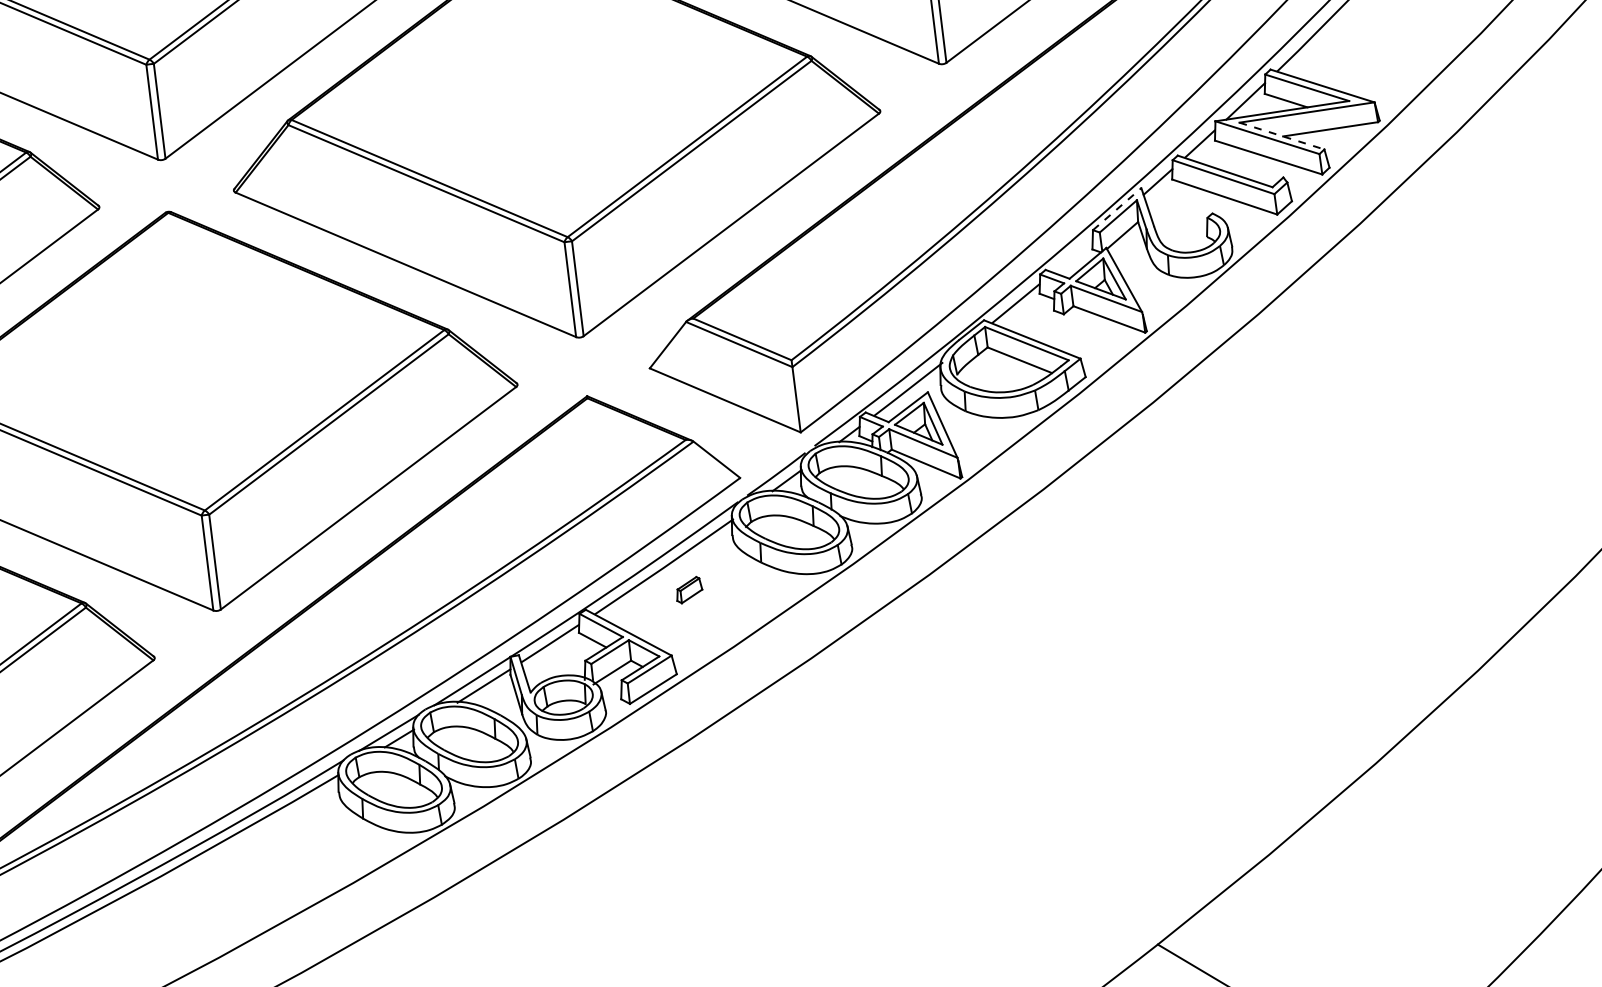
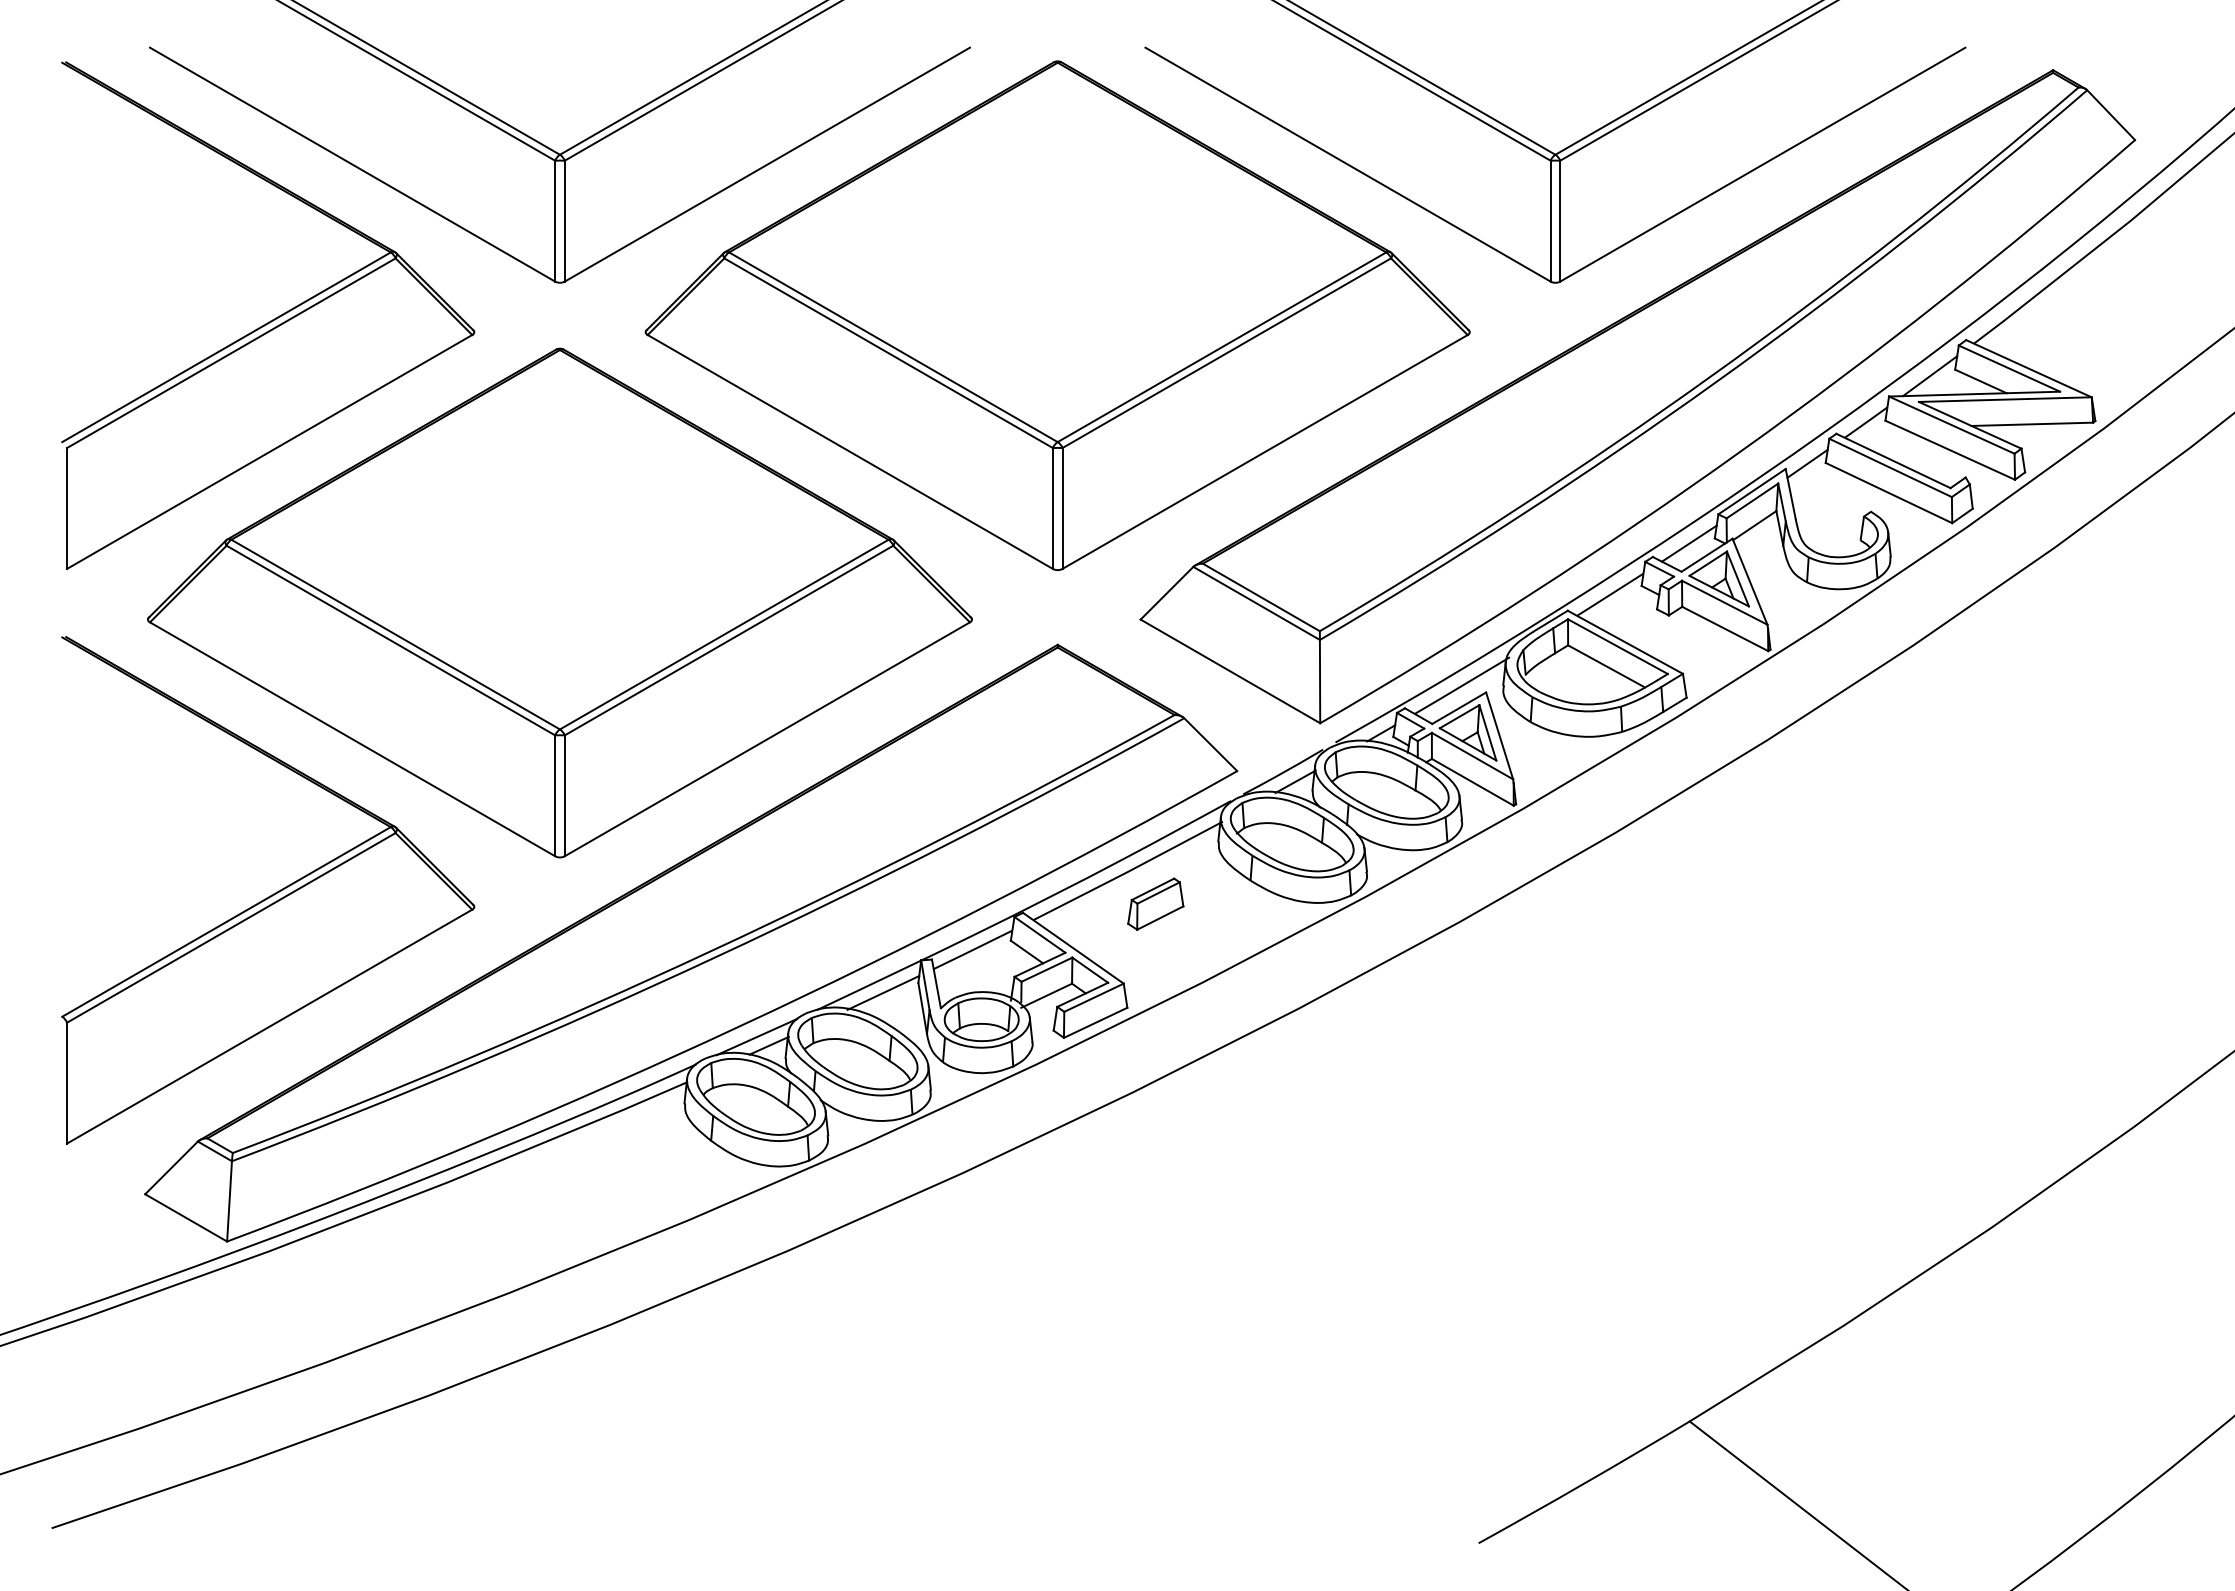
line: (1282, 136) -> (1970, 425), dashed -> solid
line: (1117, 208) -> (1752, 491), dashed -> solid
line: (1072, 255) -> (1688, 543), added
part: (688, 589) -> (1155, 903), size x1.67

